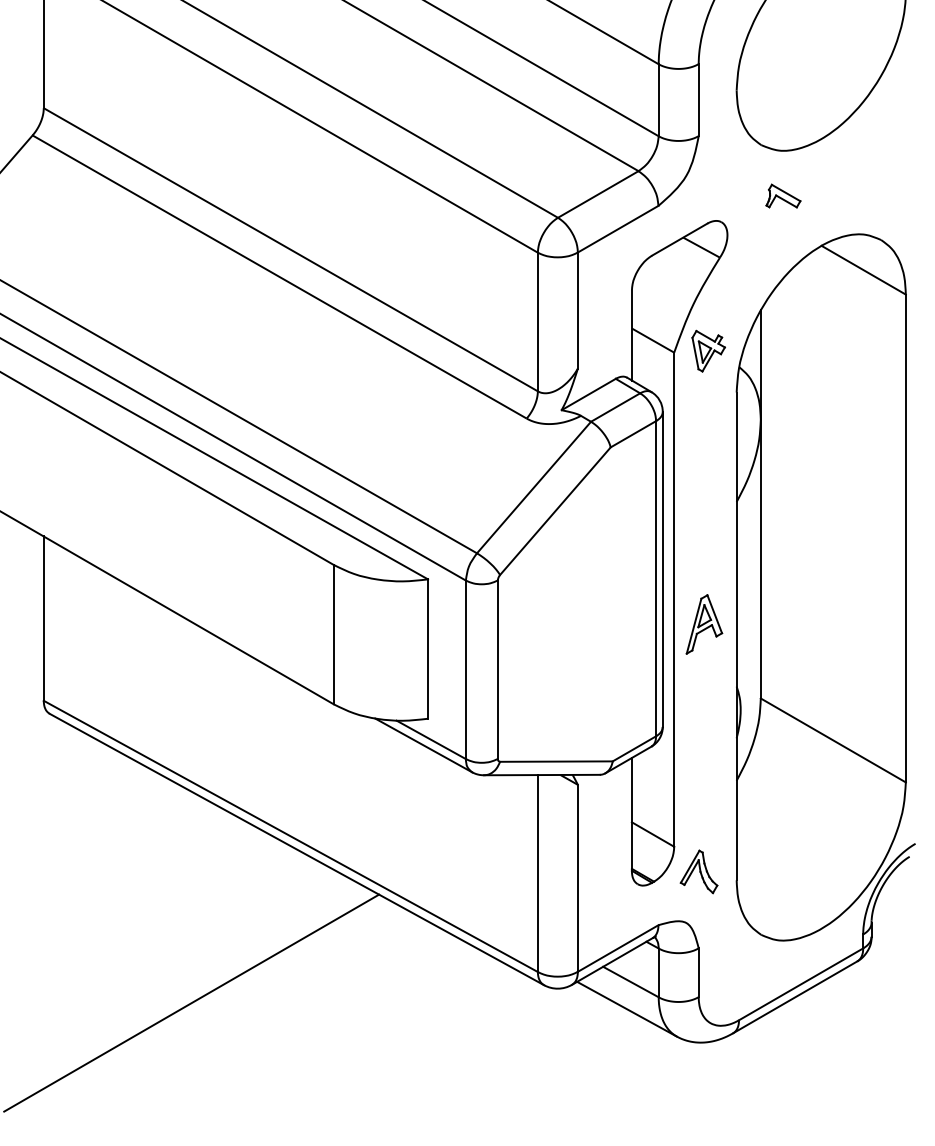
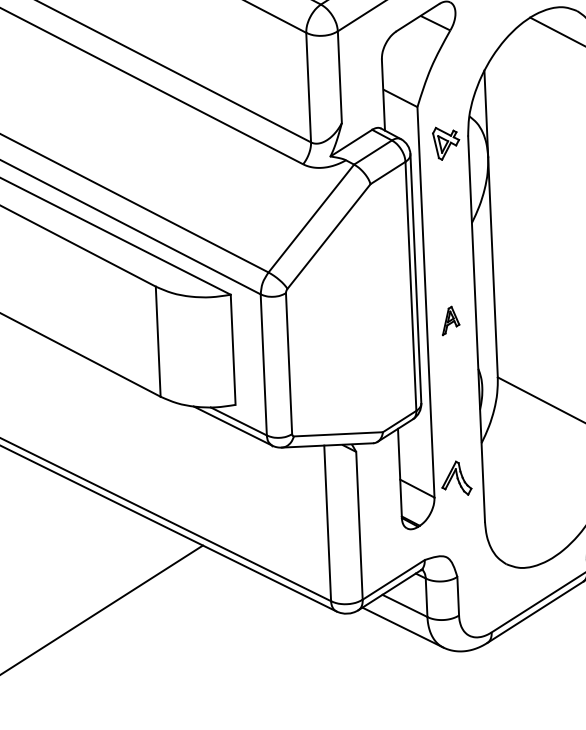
part: (708, 350) -> (446, 142), moved
part: (704, 624) -> (450, 320), size x0.6
part: (698, 871) -> (456, 478), moved

